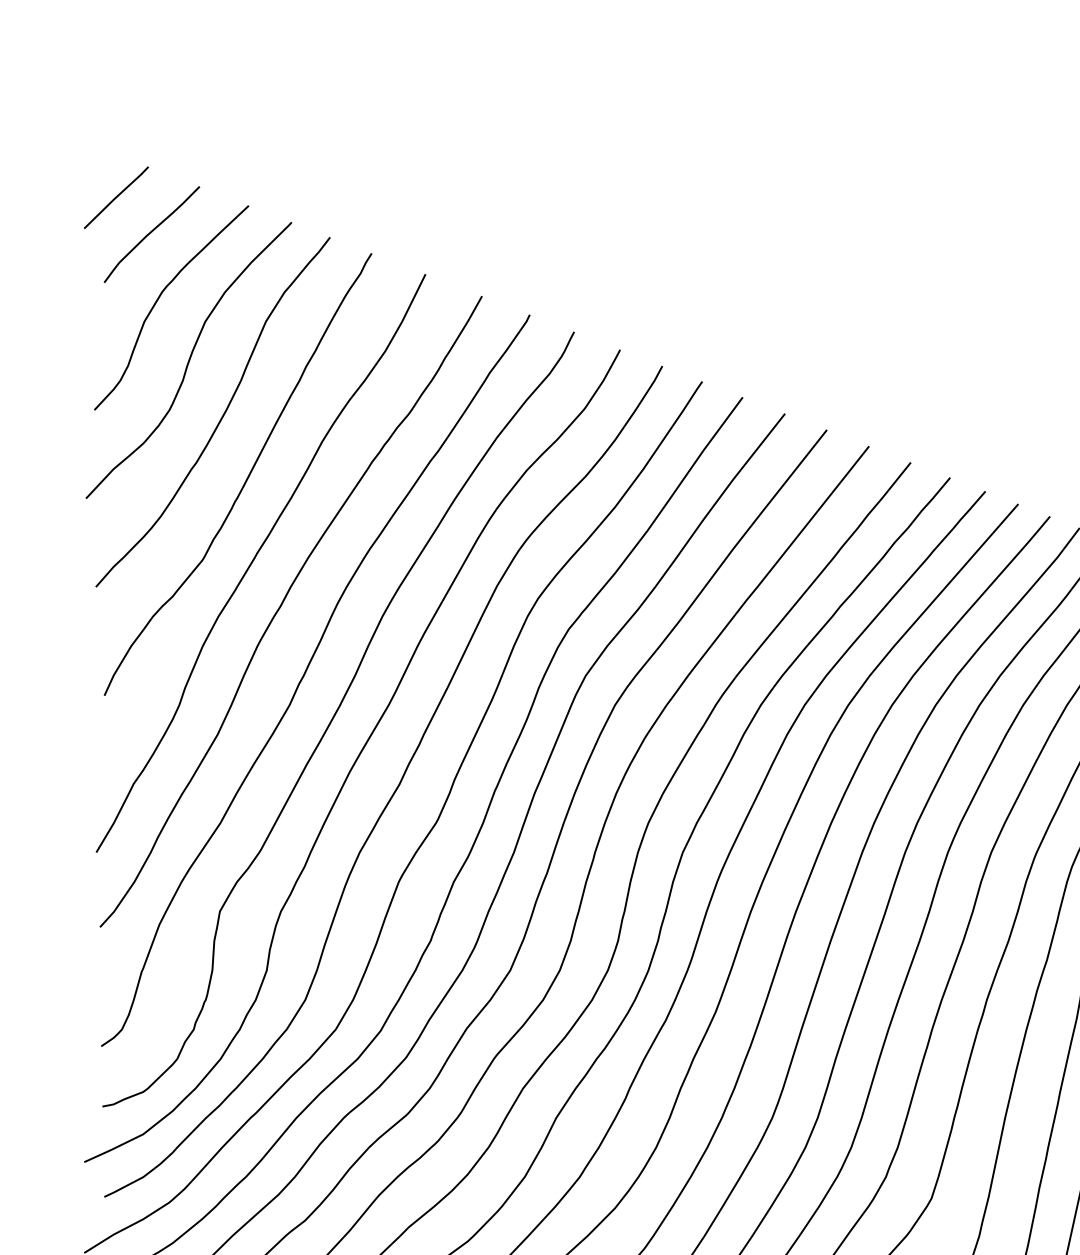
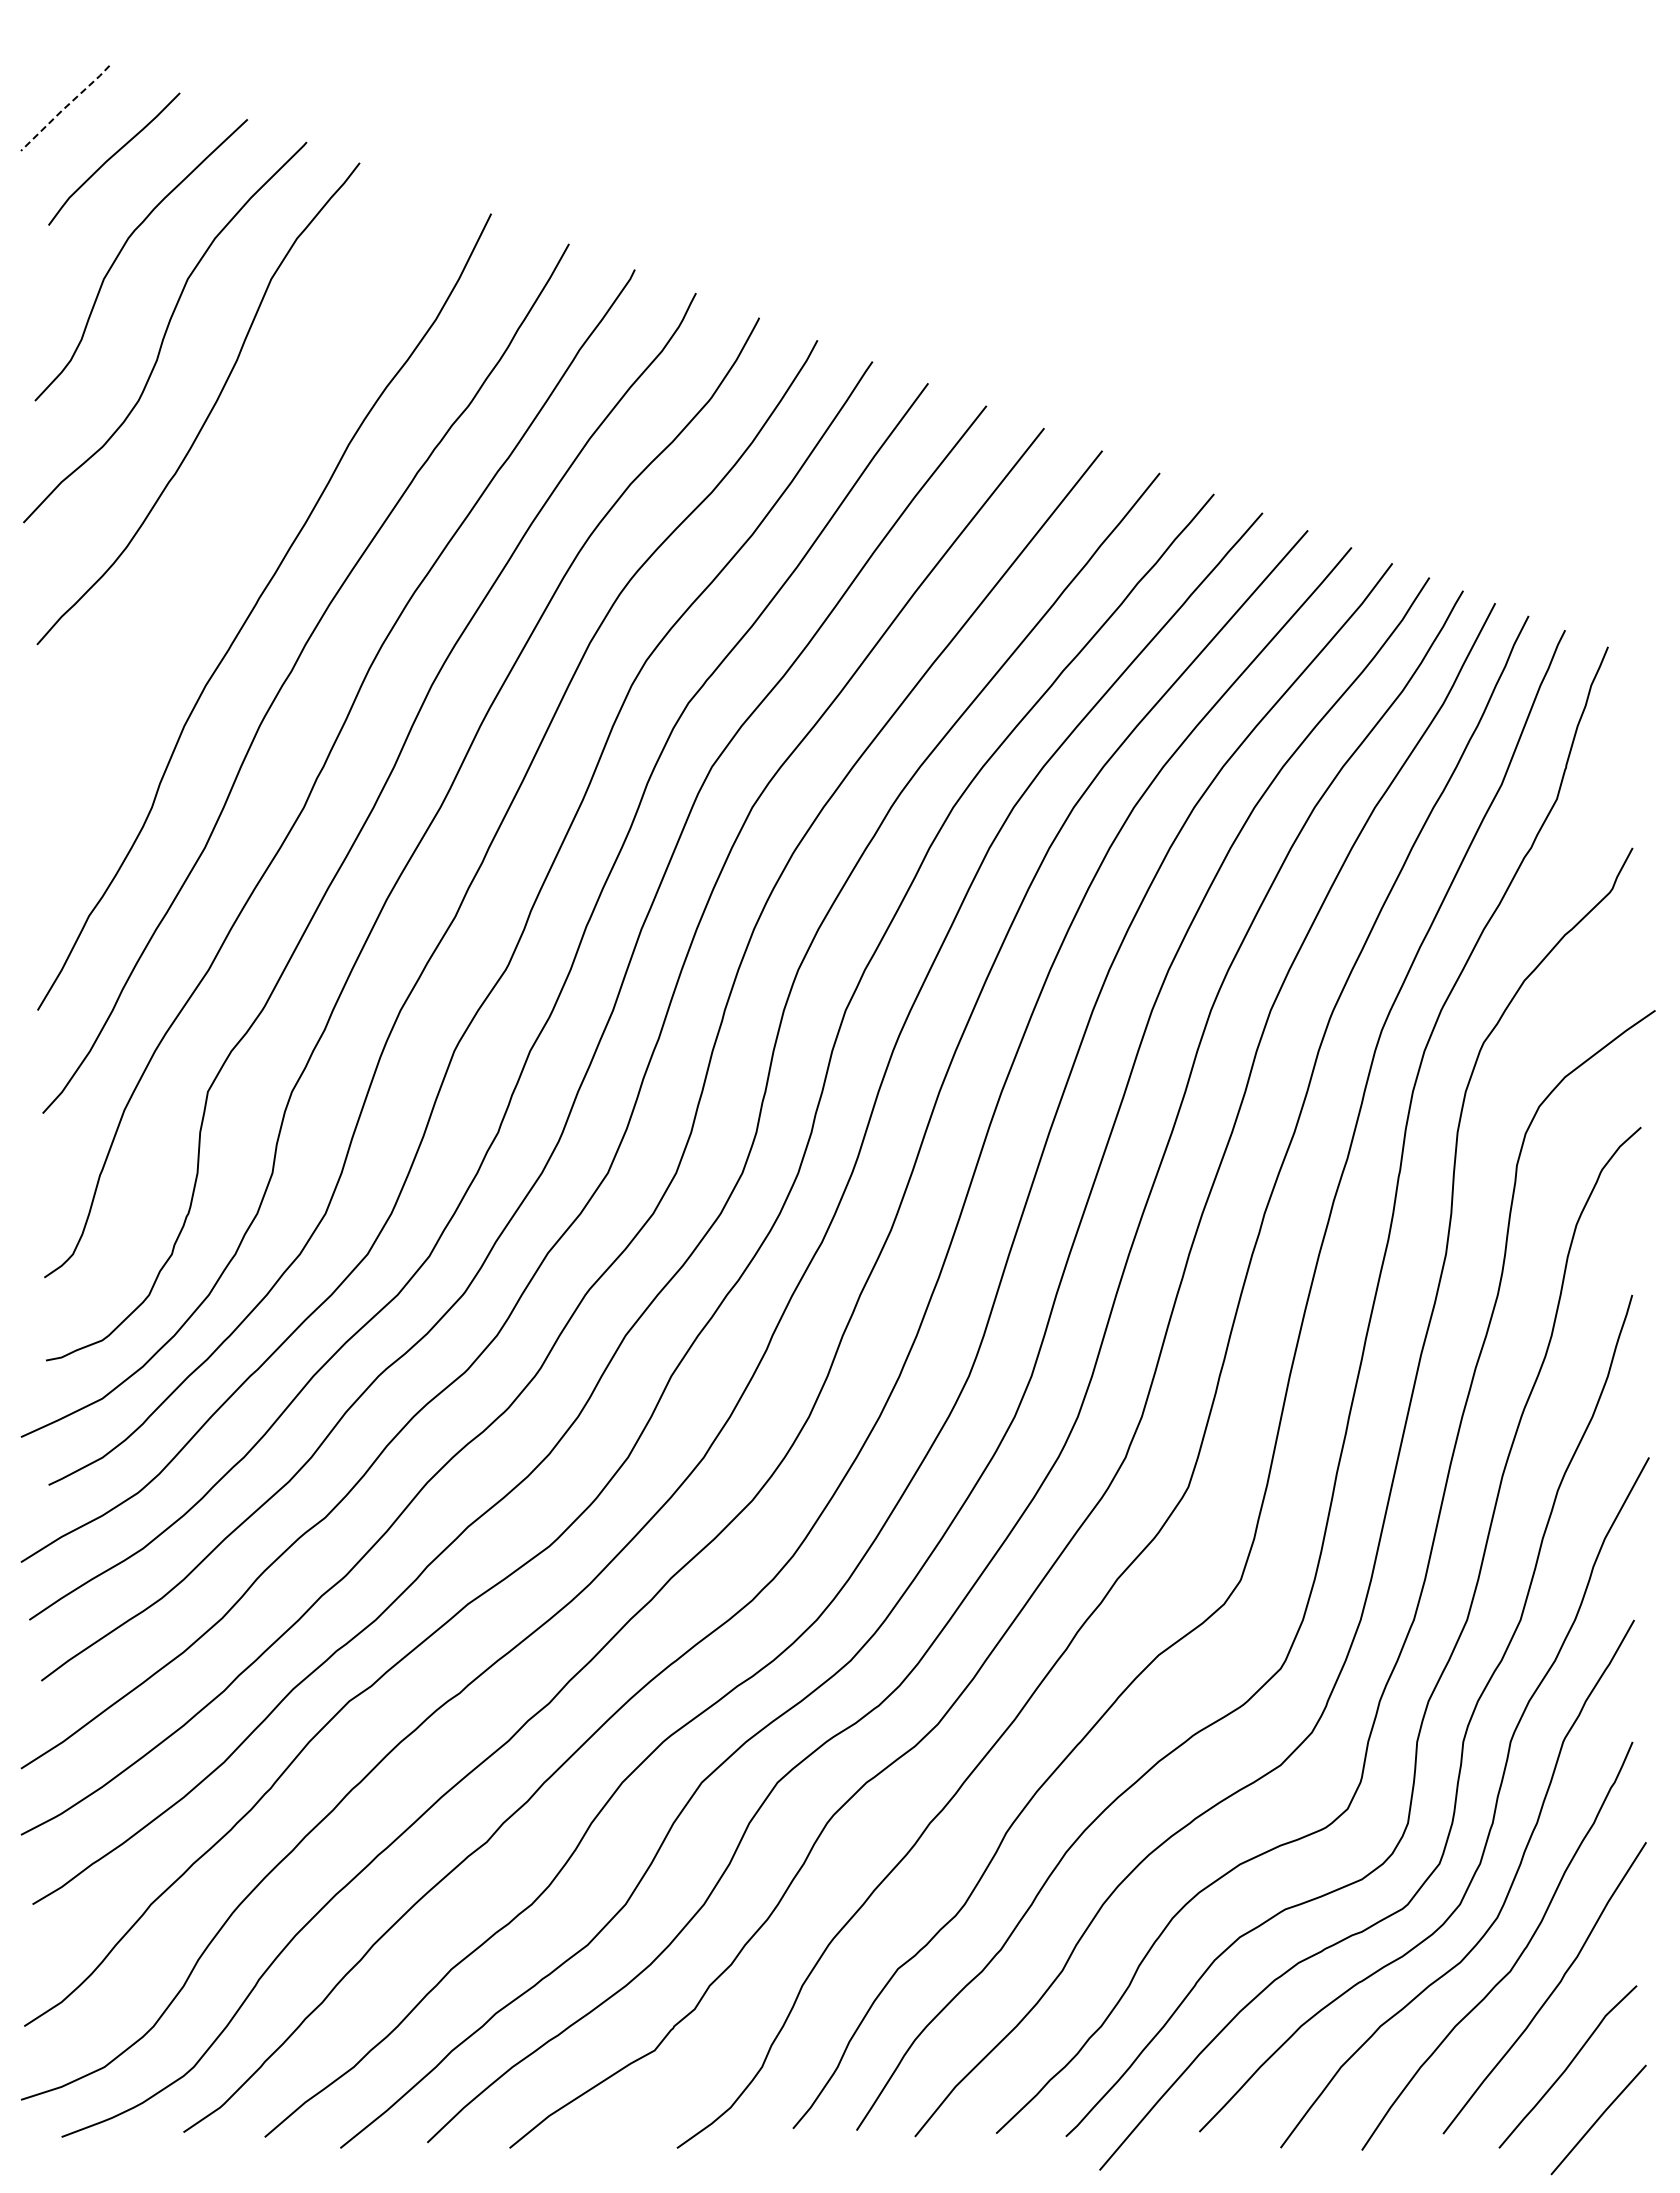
line: (116, 197) -> (65, 107), solid -> dashed
curve: (246, 478) -> (244, 495), removed

